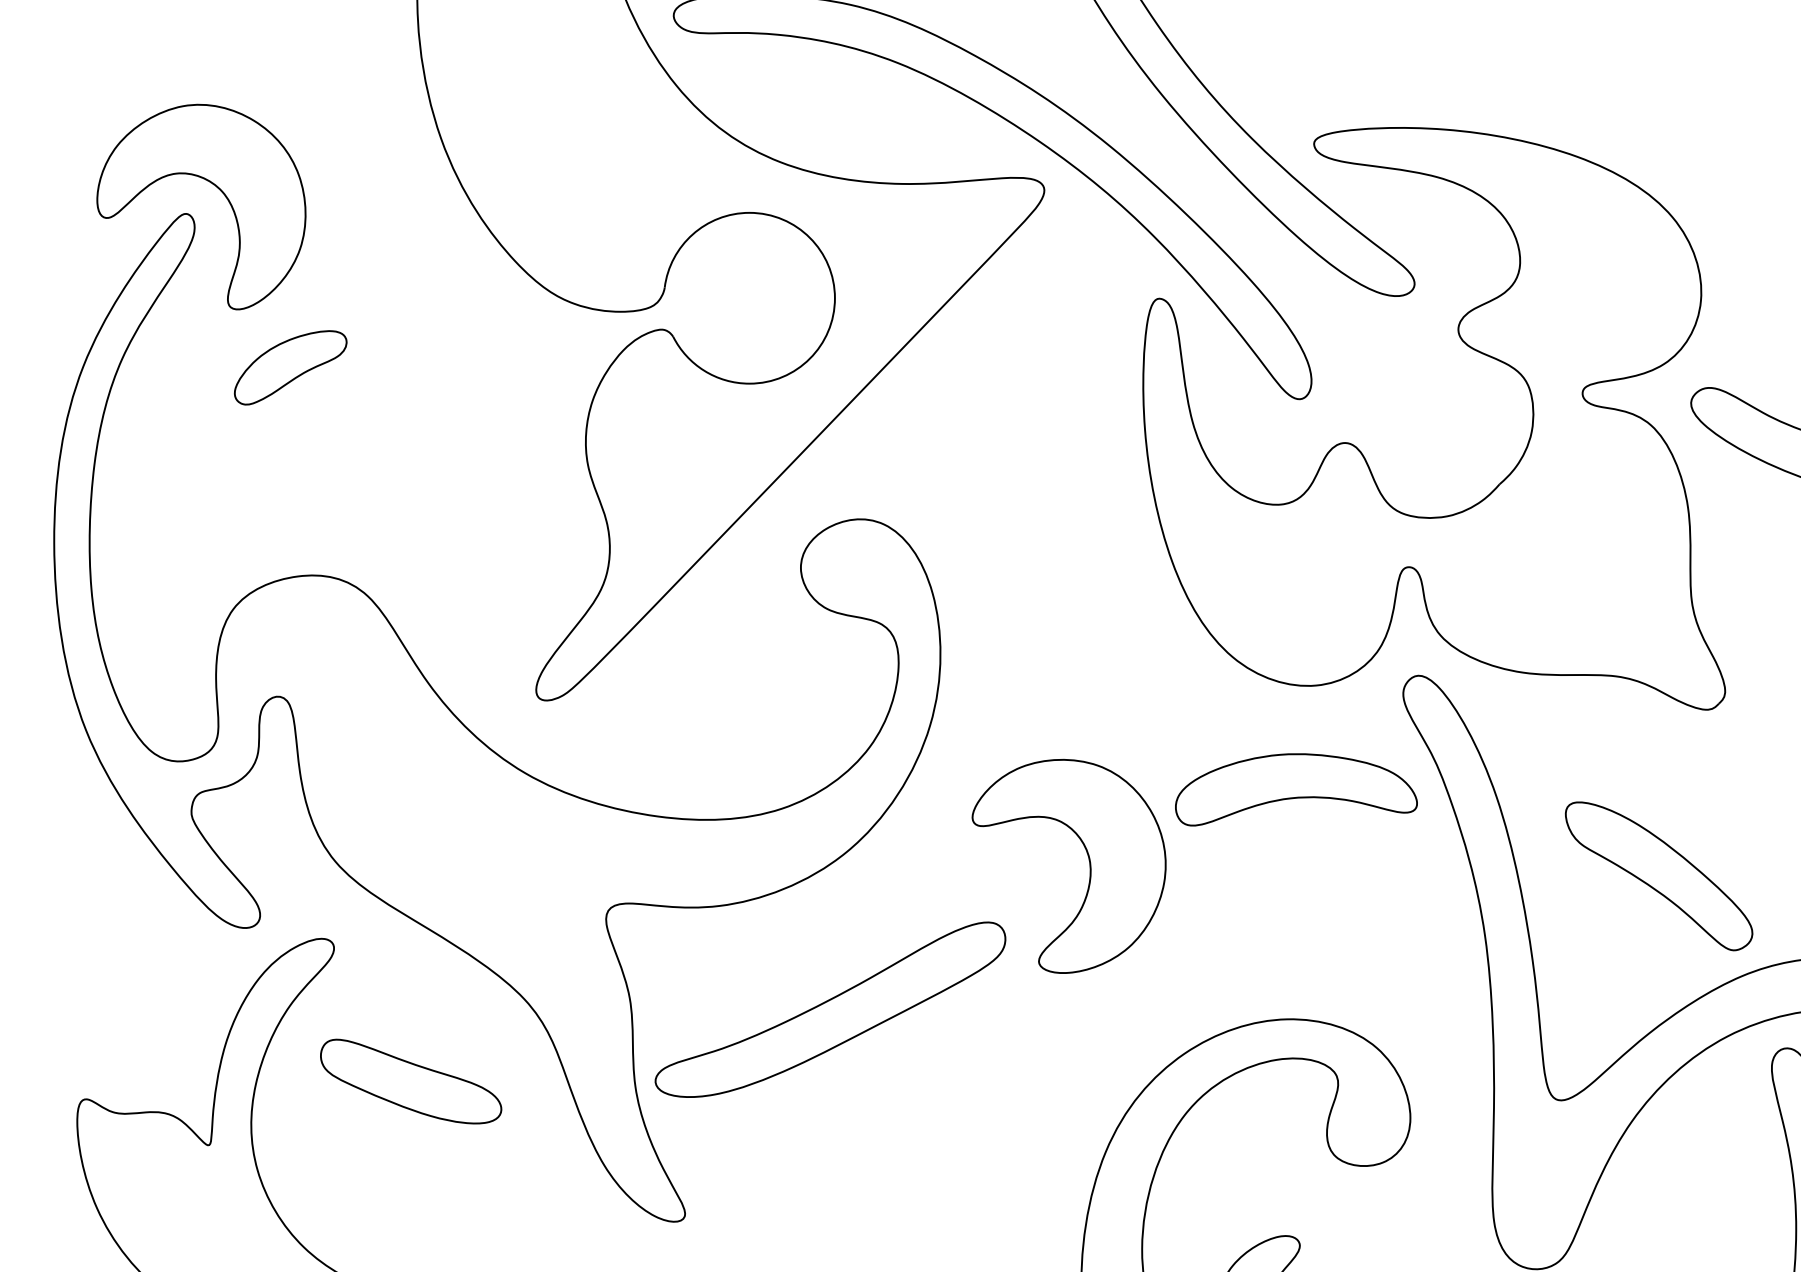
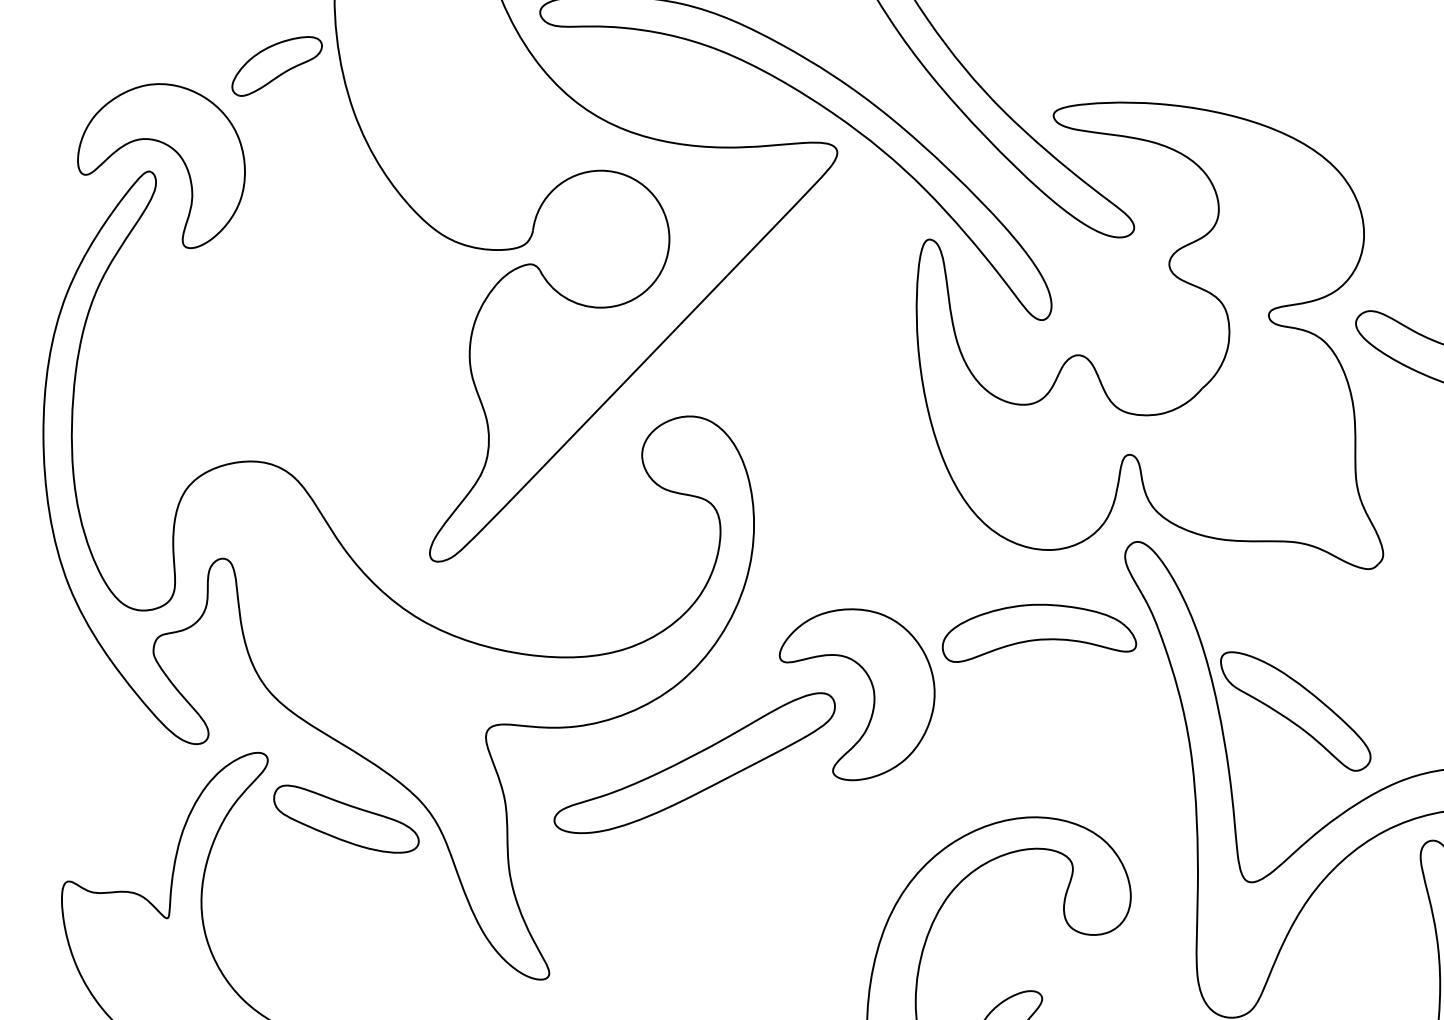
part: (290, 367) -> (277, 66), moved
part: (1658, 876) -> (1295, 711), moved
part: (830, 1009) -> (694, 762), moved
part: (411, 1081) -> (346, 819), moved

